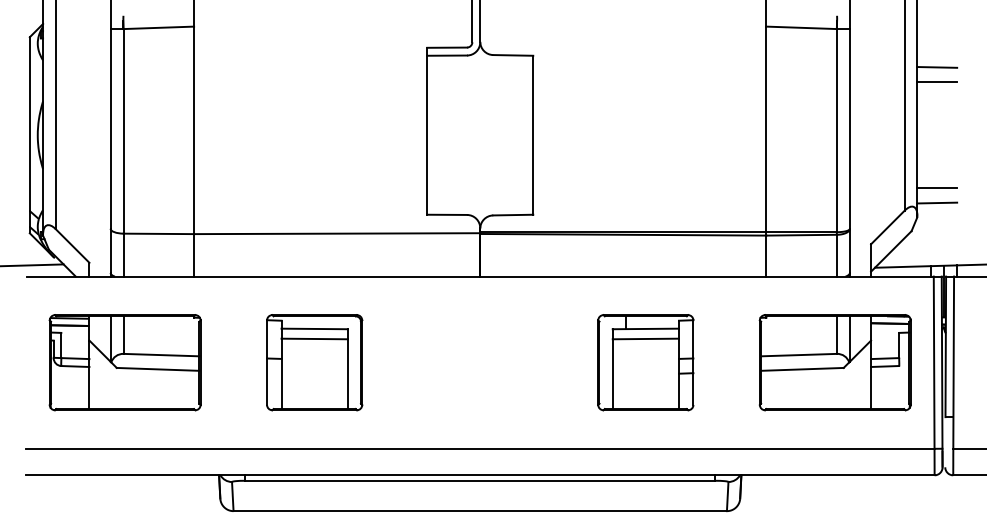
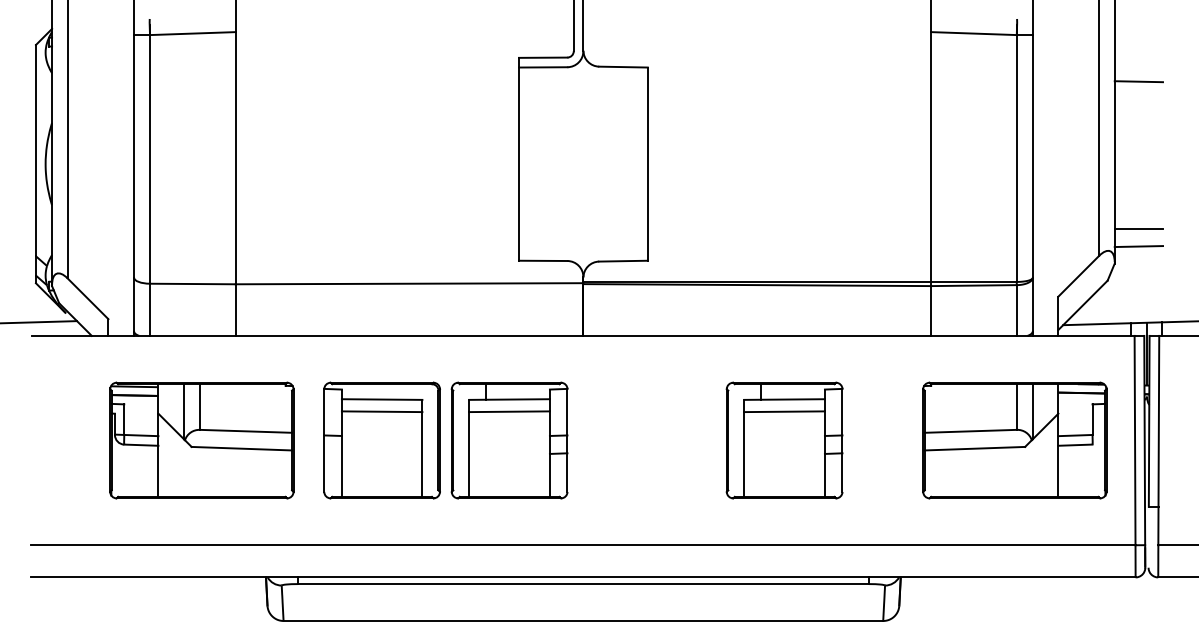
line: (936, 82) -> (1138, 99), removed
part: (124, 362) -> (201, 440), moved
part: (419, 362) -> (509, 440), added

